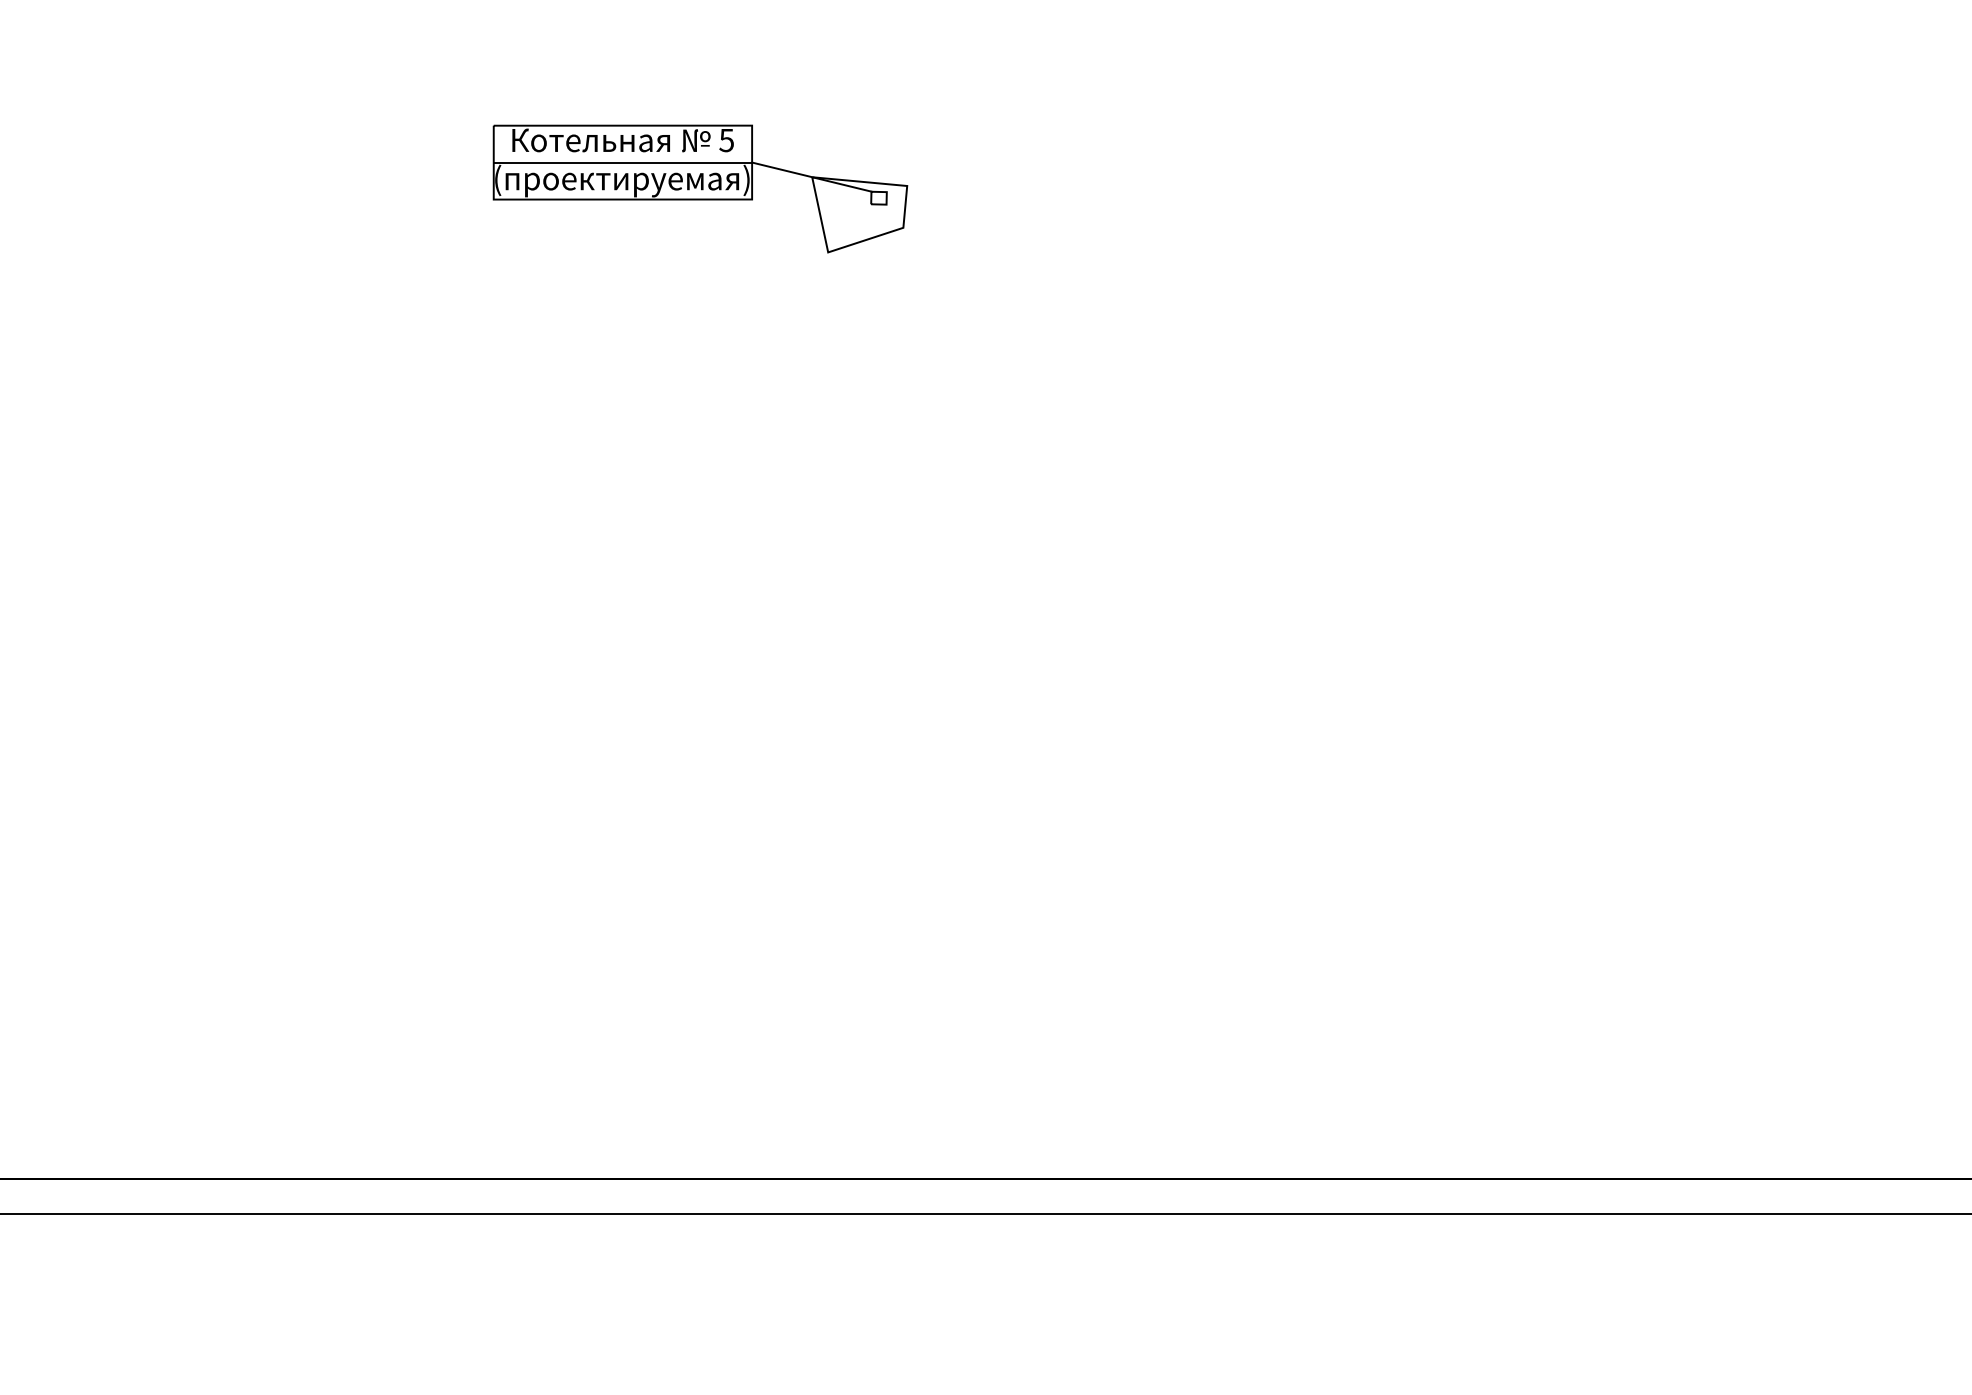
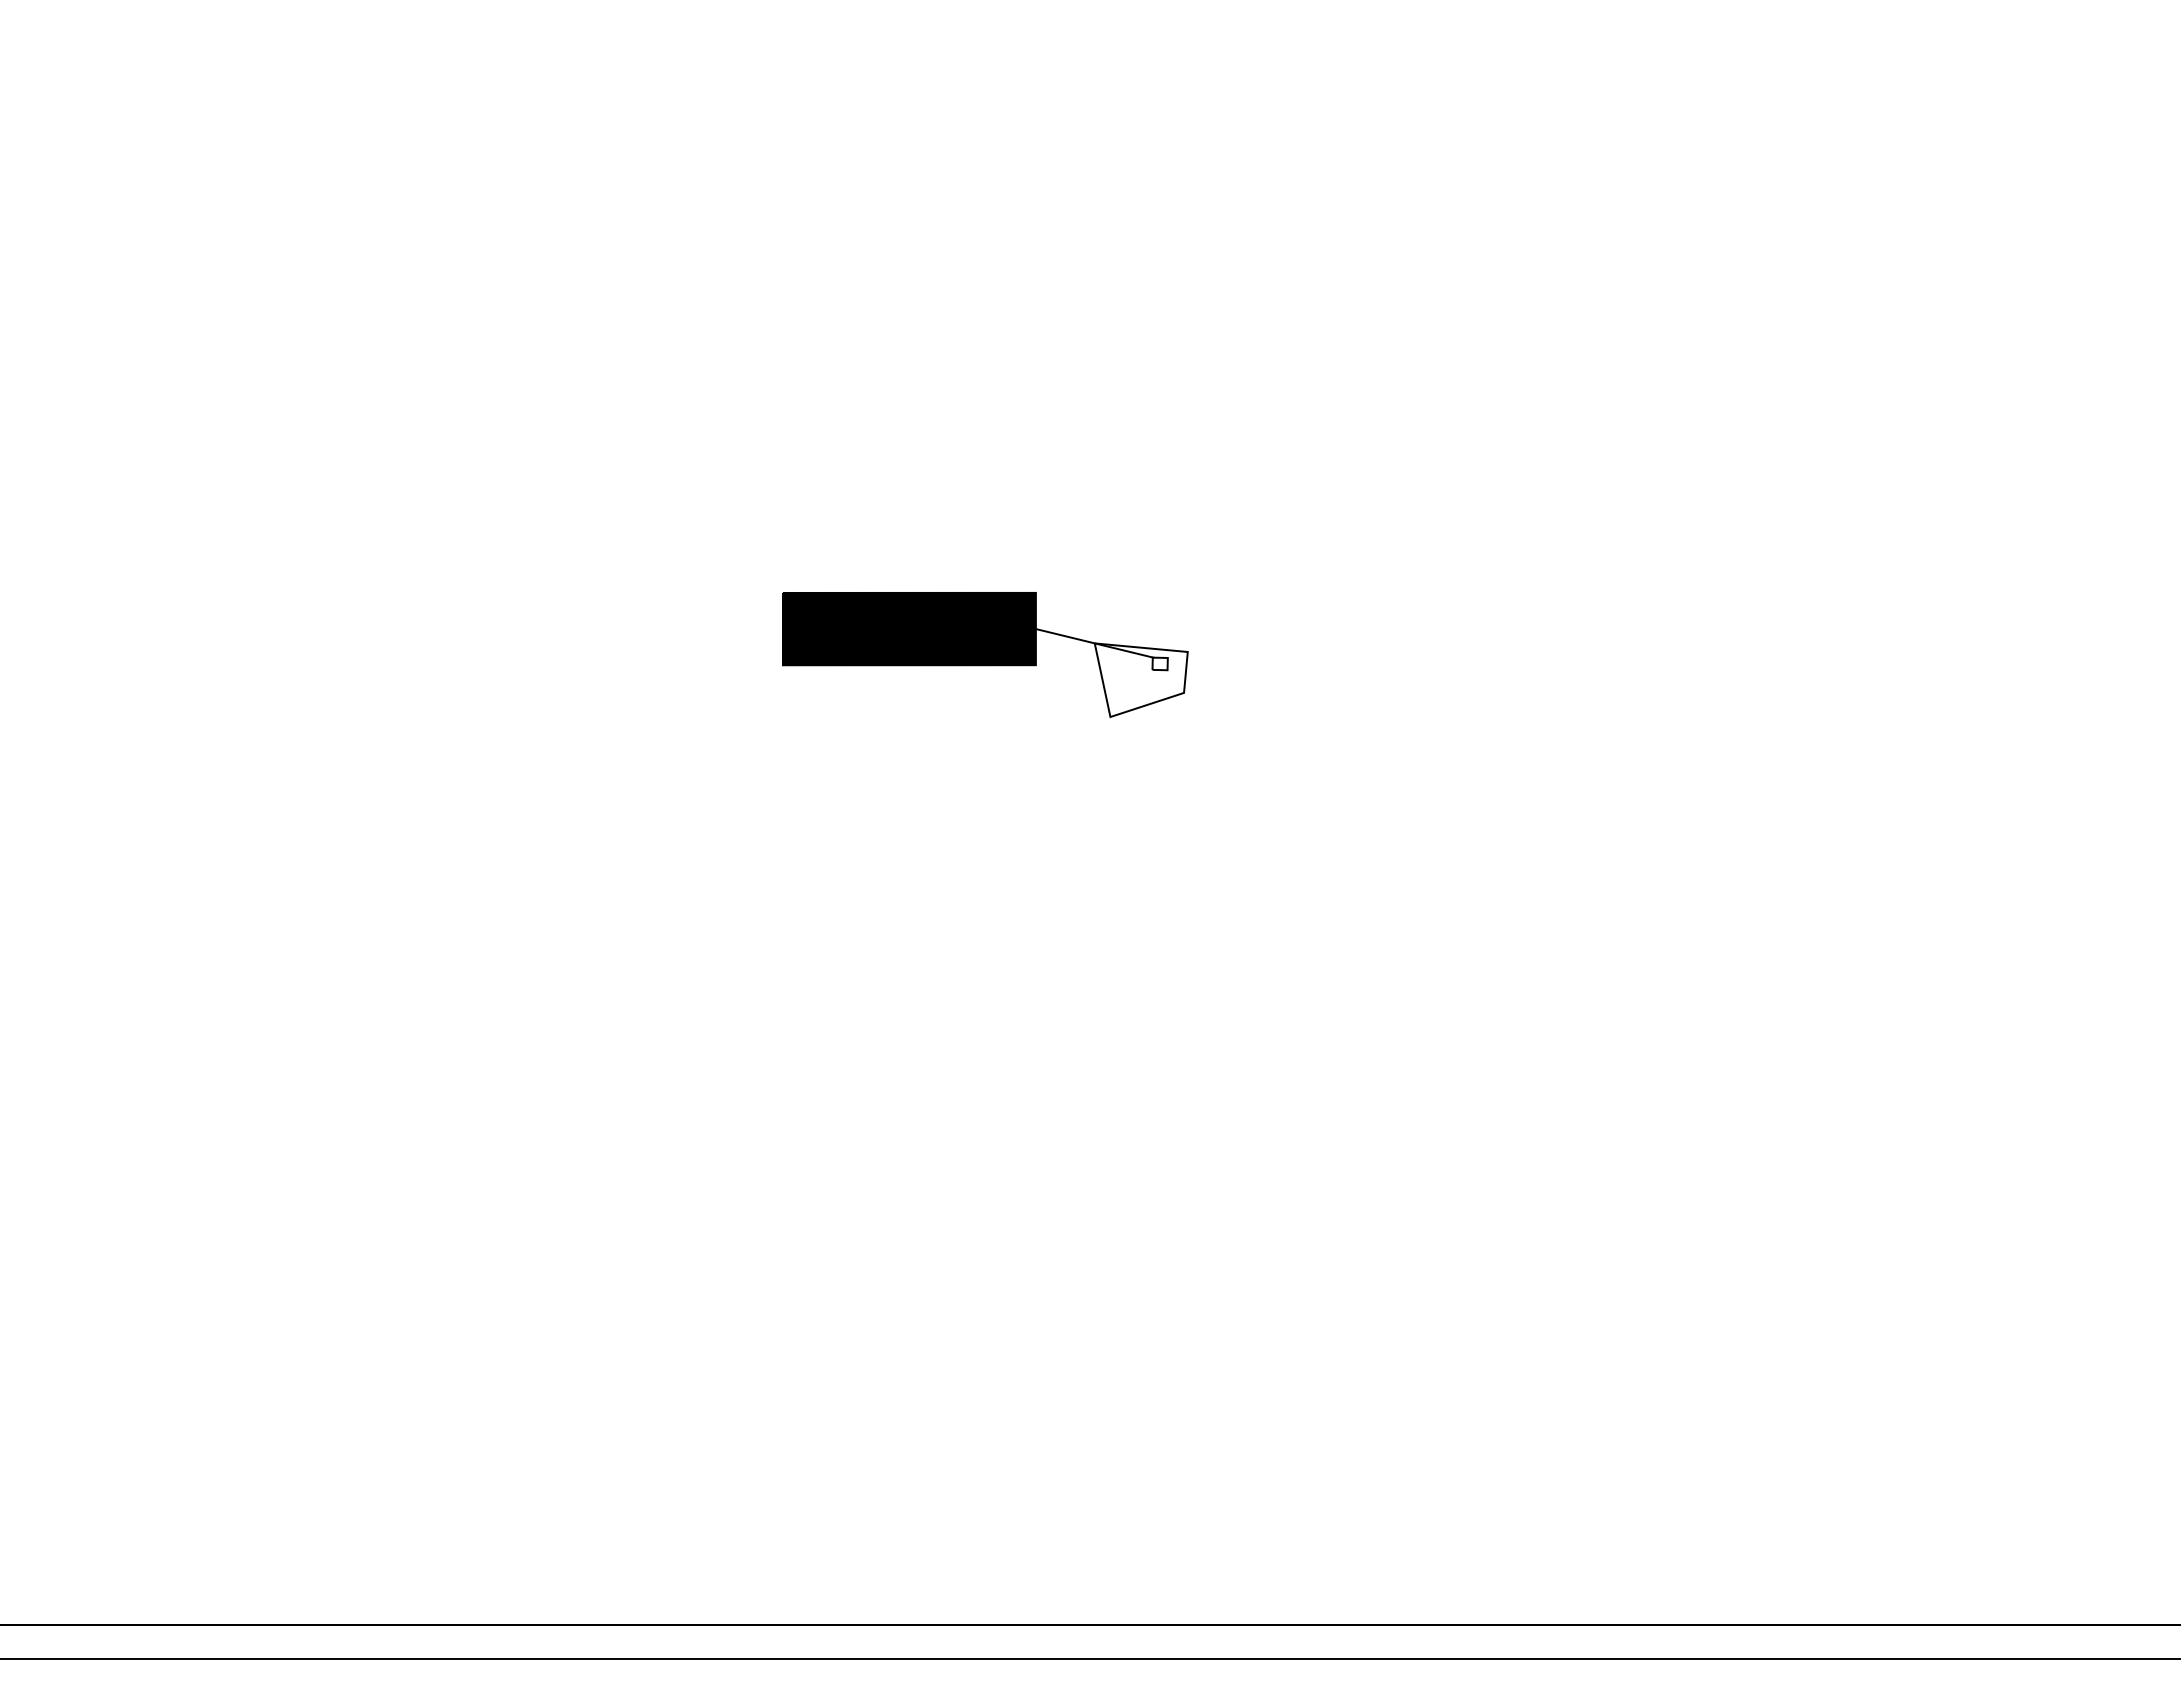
fill: (621, 162) -> (908, 628), added

